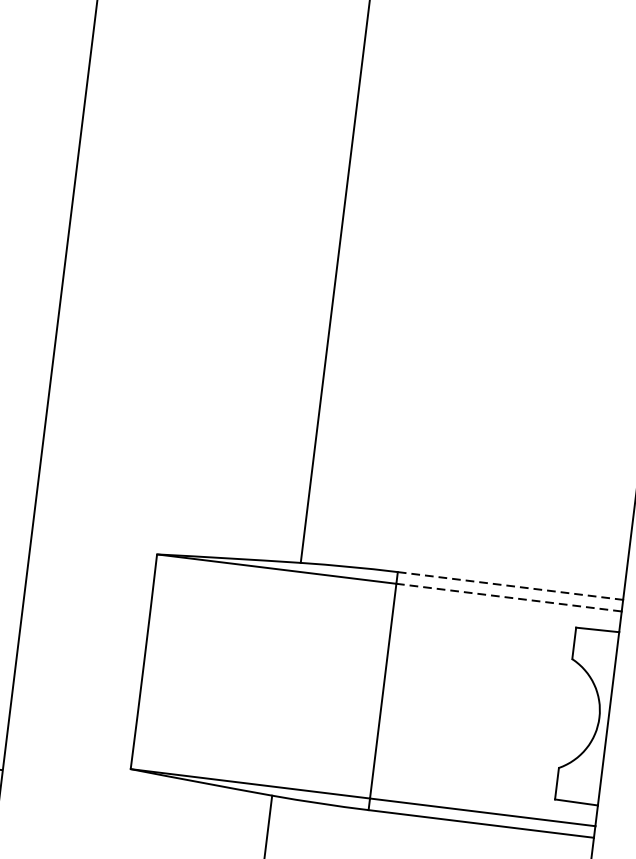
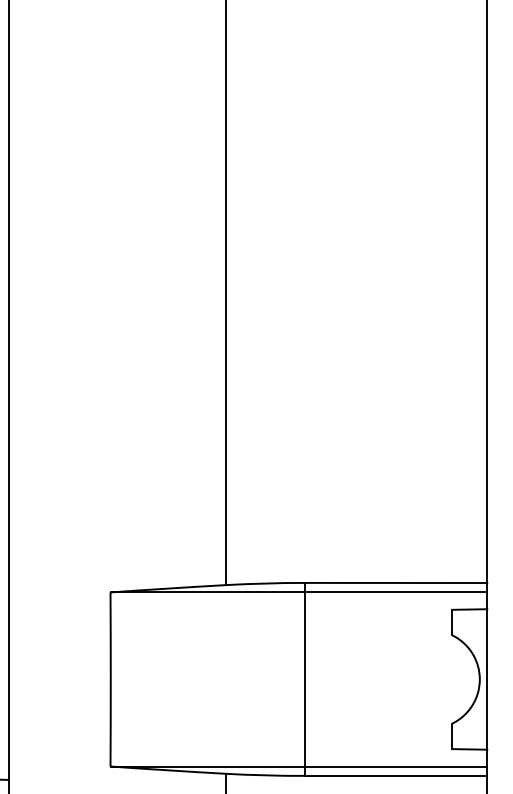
line: (511, 585) -> (396, 582), dashed -> solid
line: (508, 597) -> (395, 592), dashed -> solid

